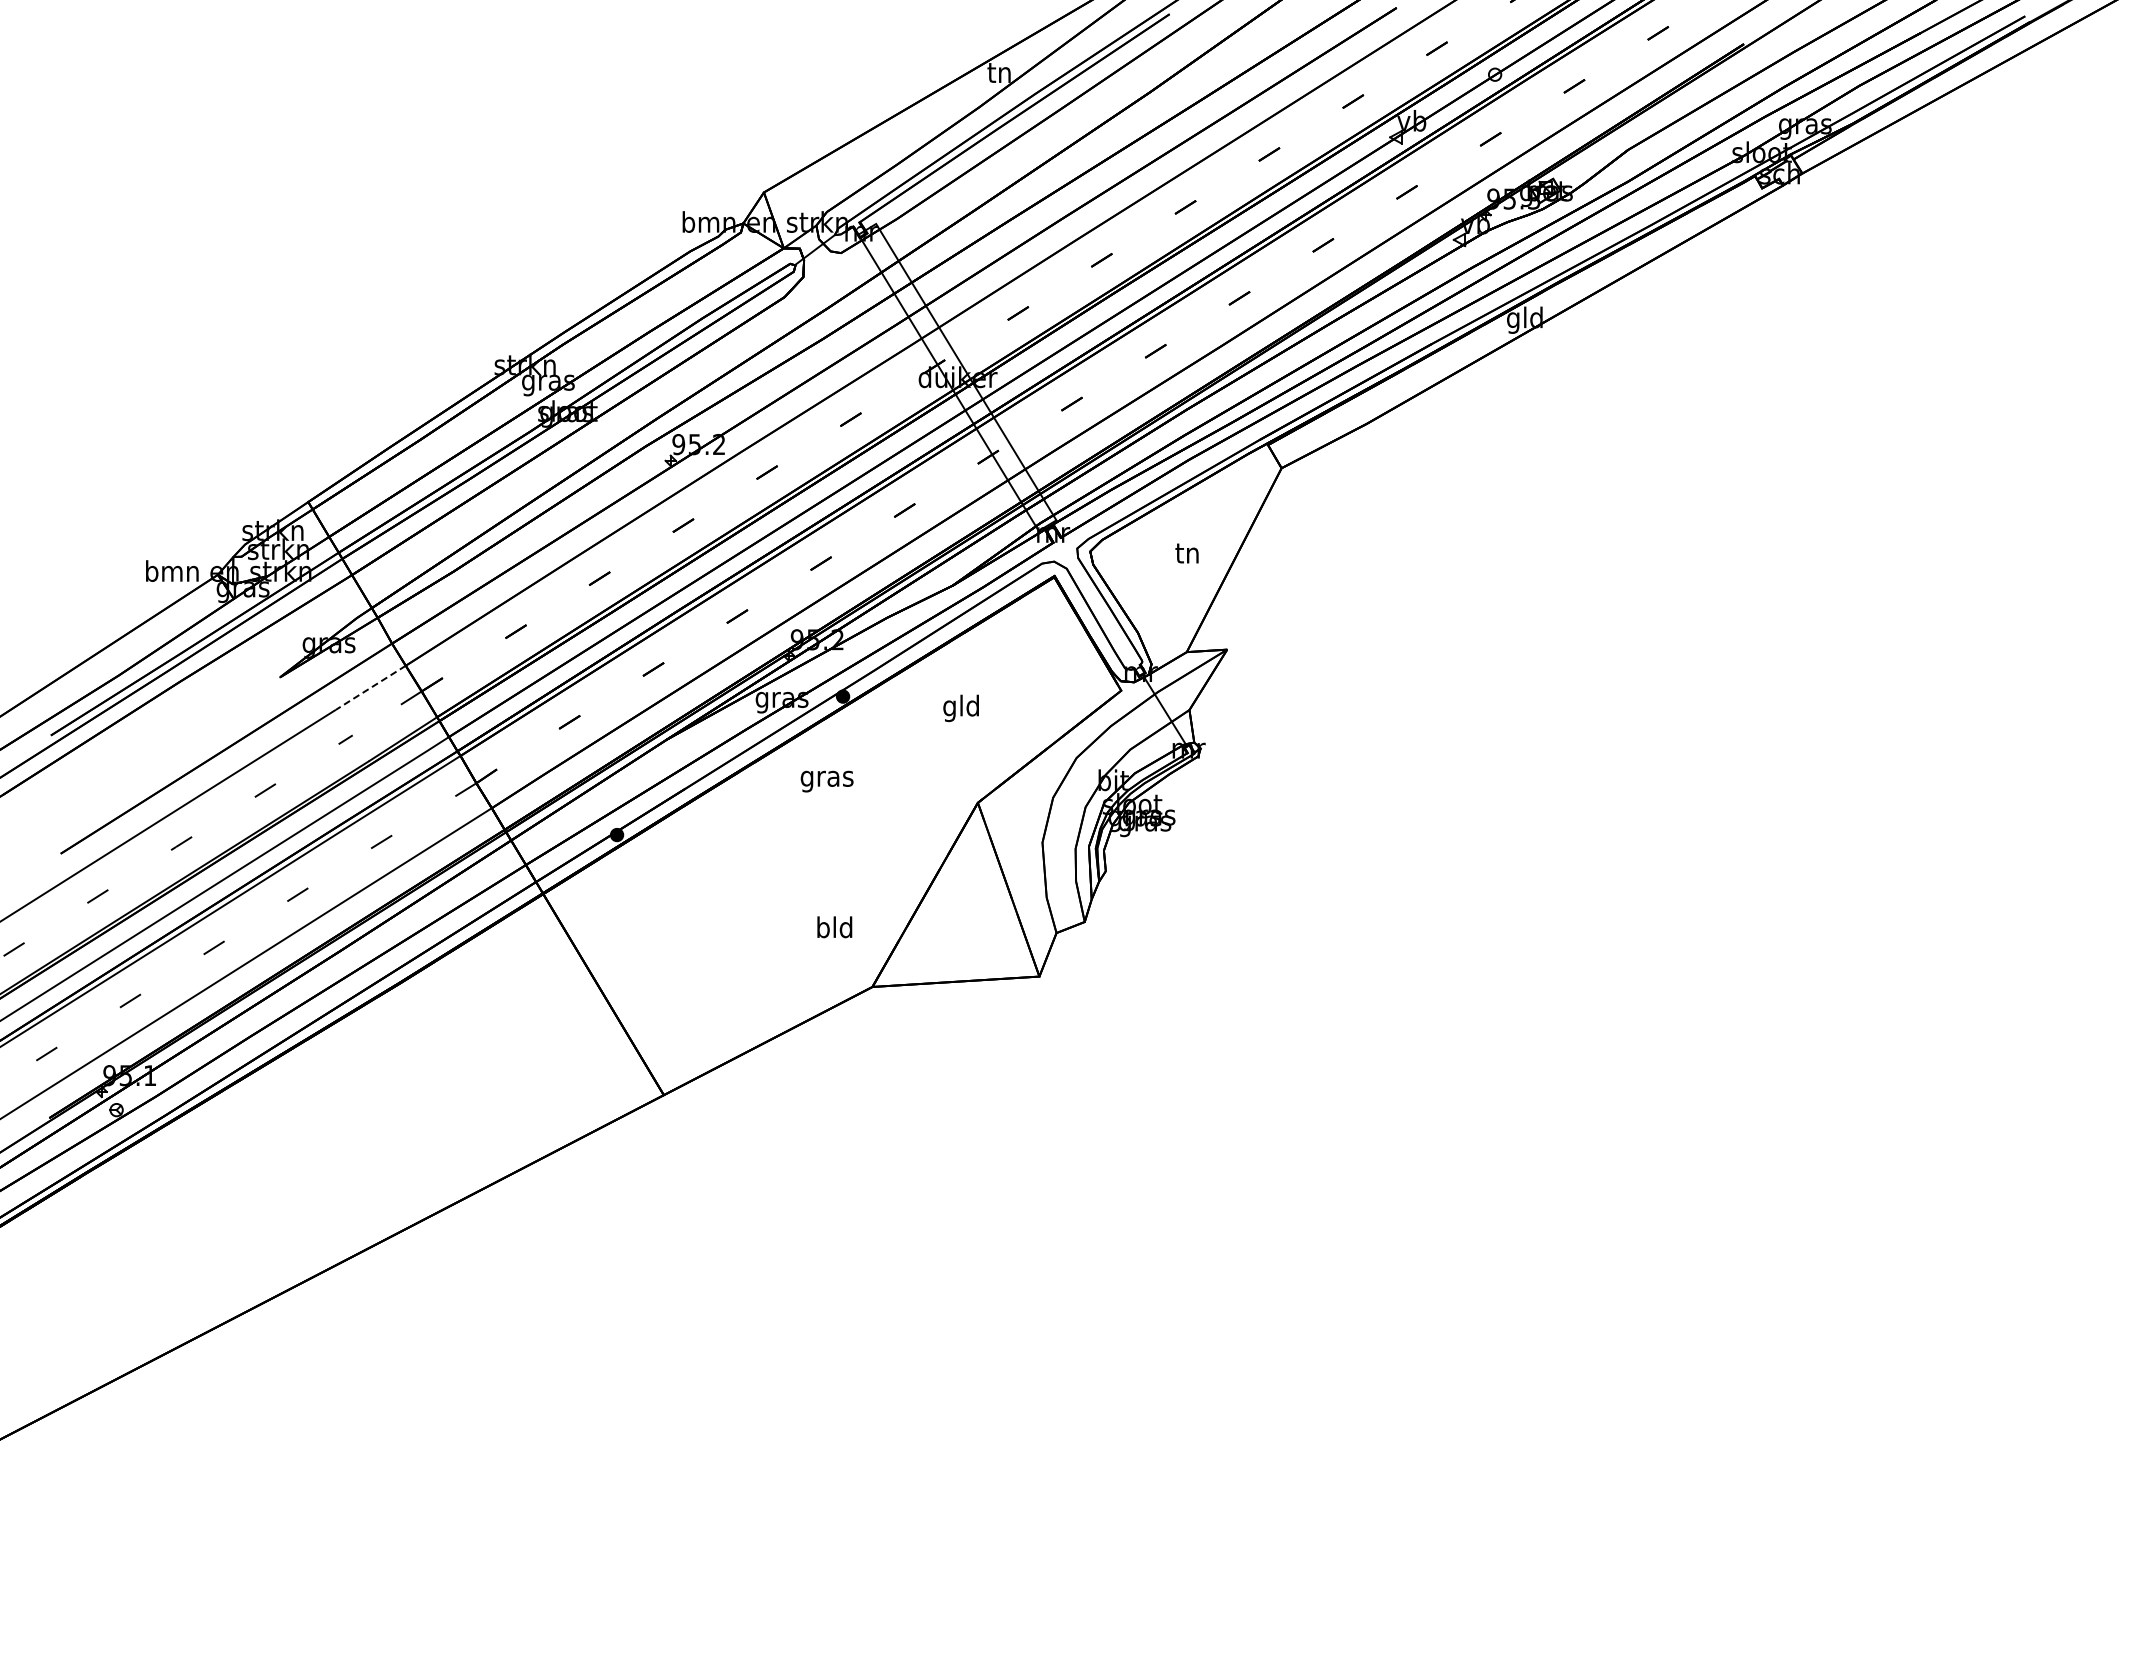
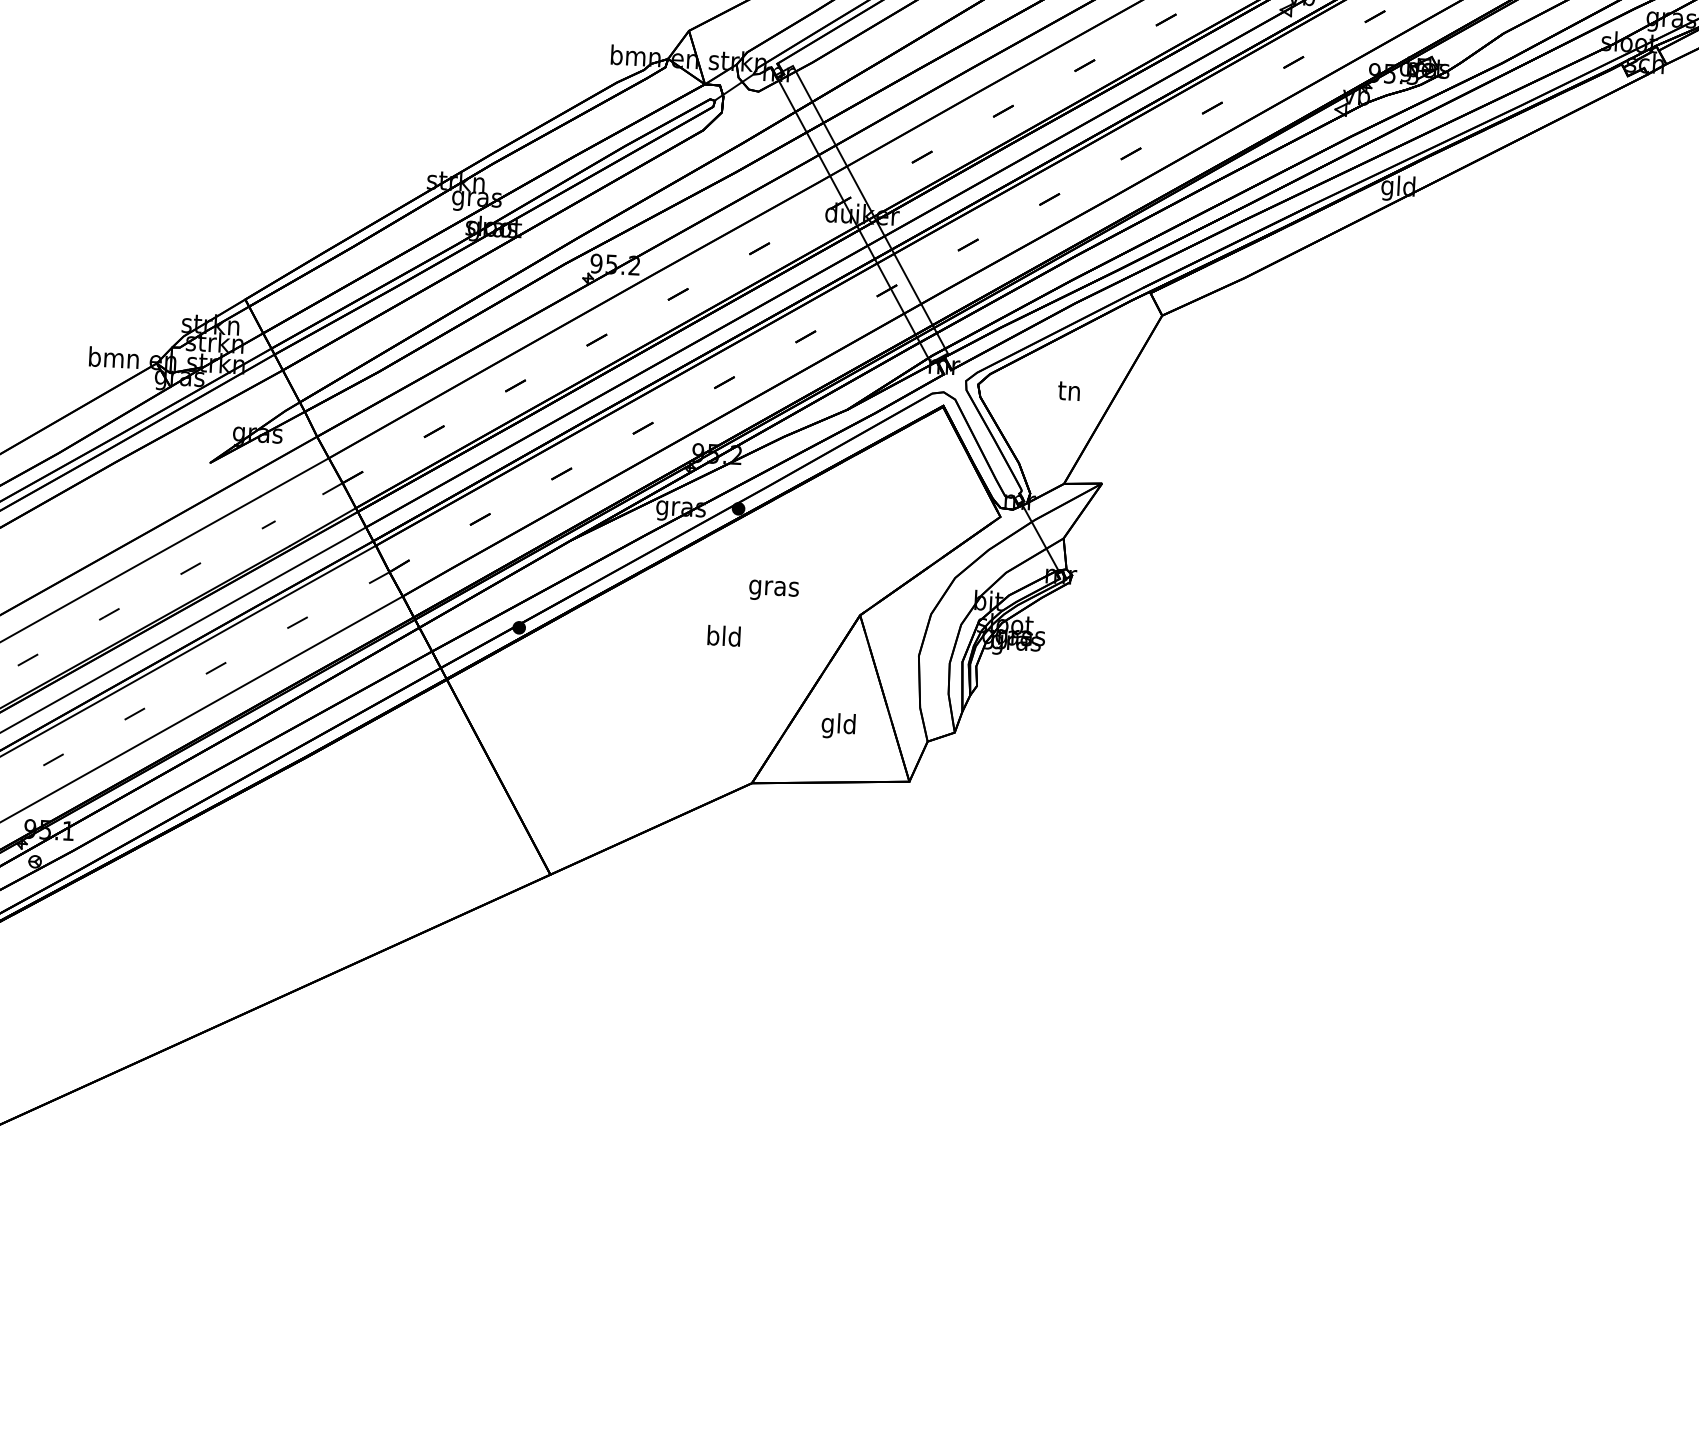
line: (370, 688) -> (294, 477), dashed -> solid
text: (960, 708) -> (837, 726), moved
text: (826, 781) -> (773, 590), moved
text: (834, 927) -> (723, 636), moved

